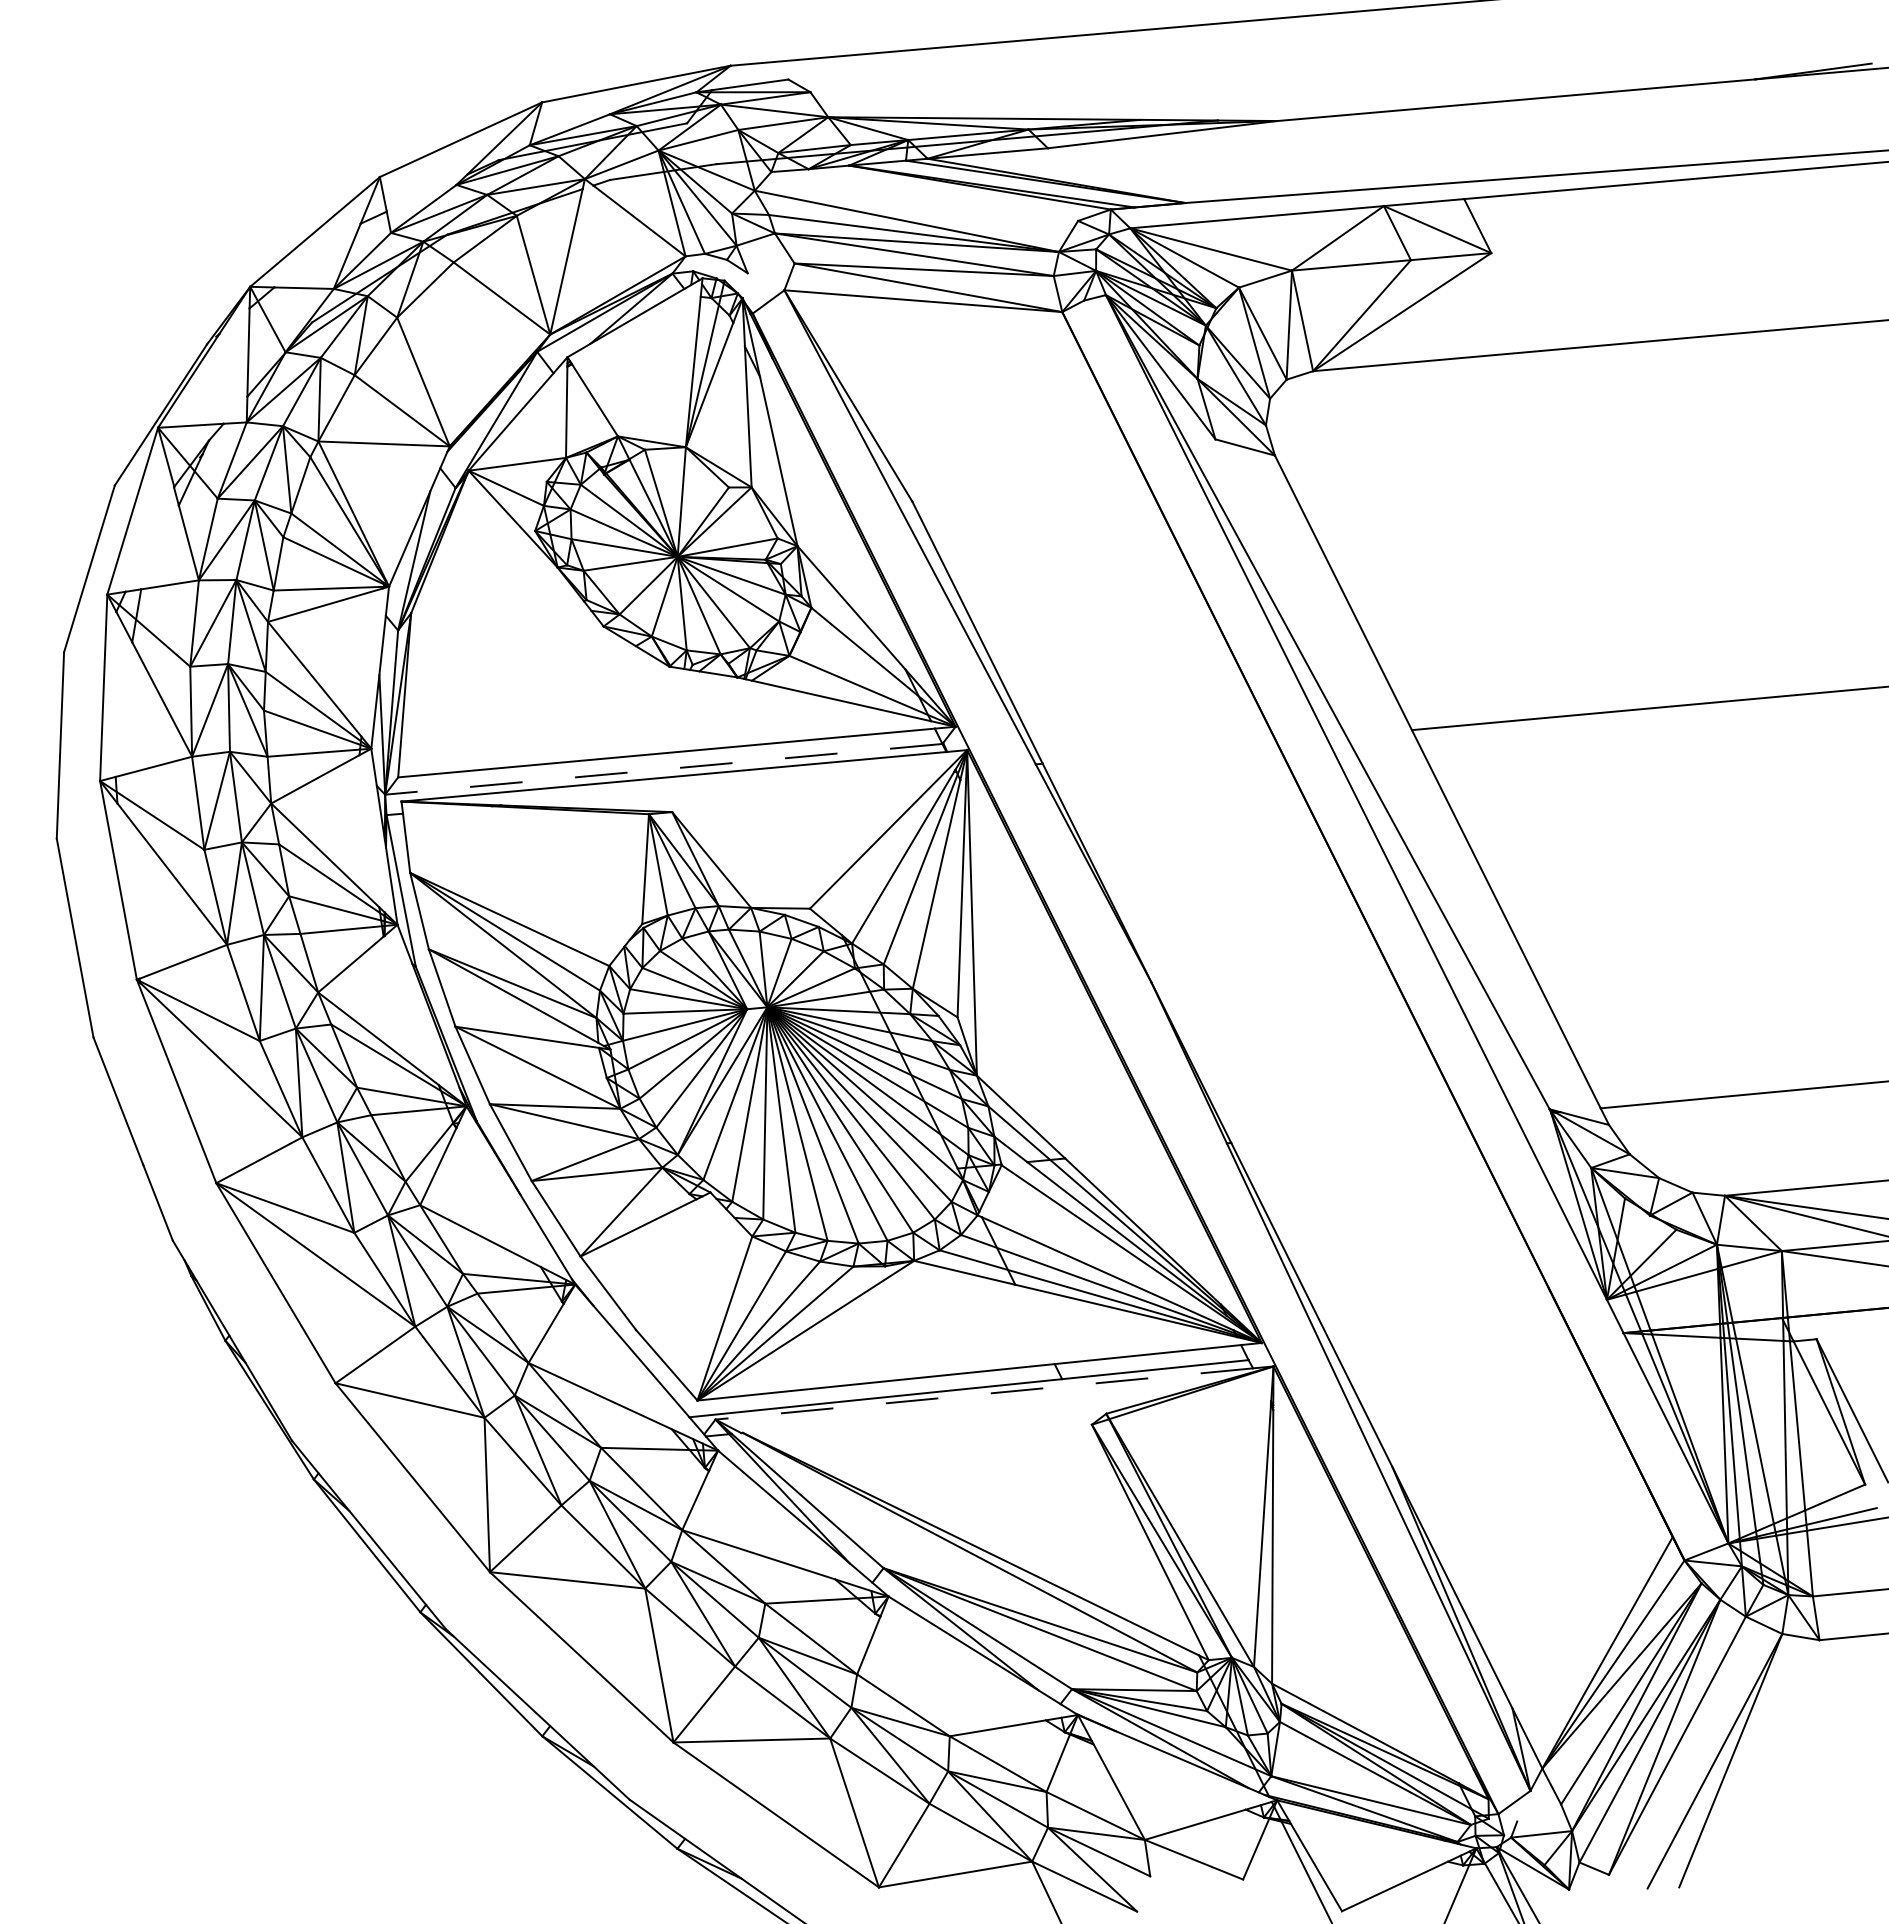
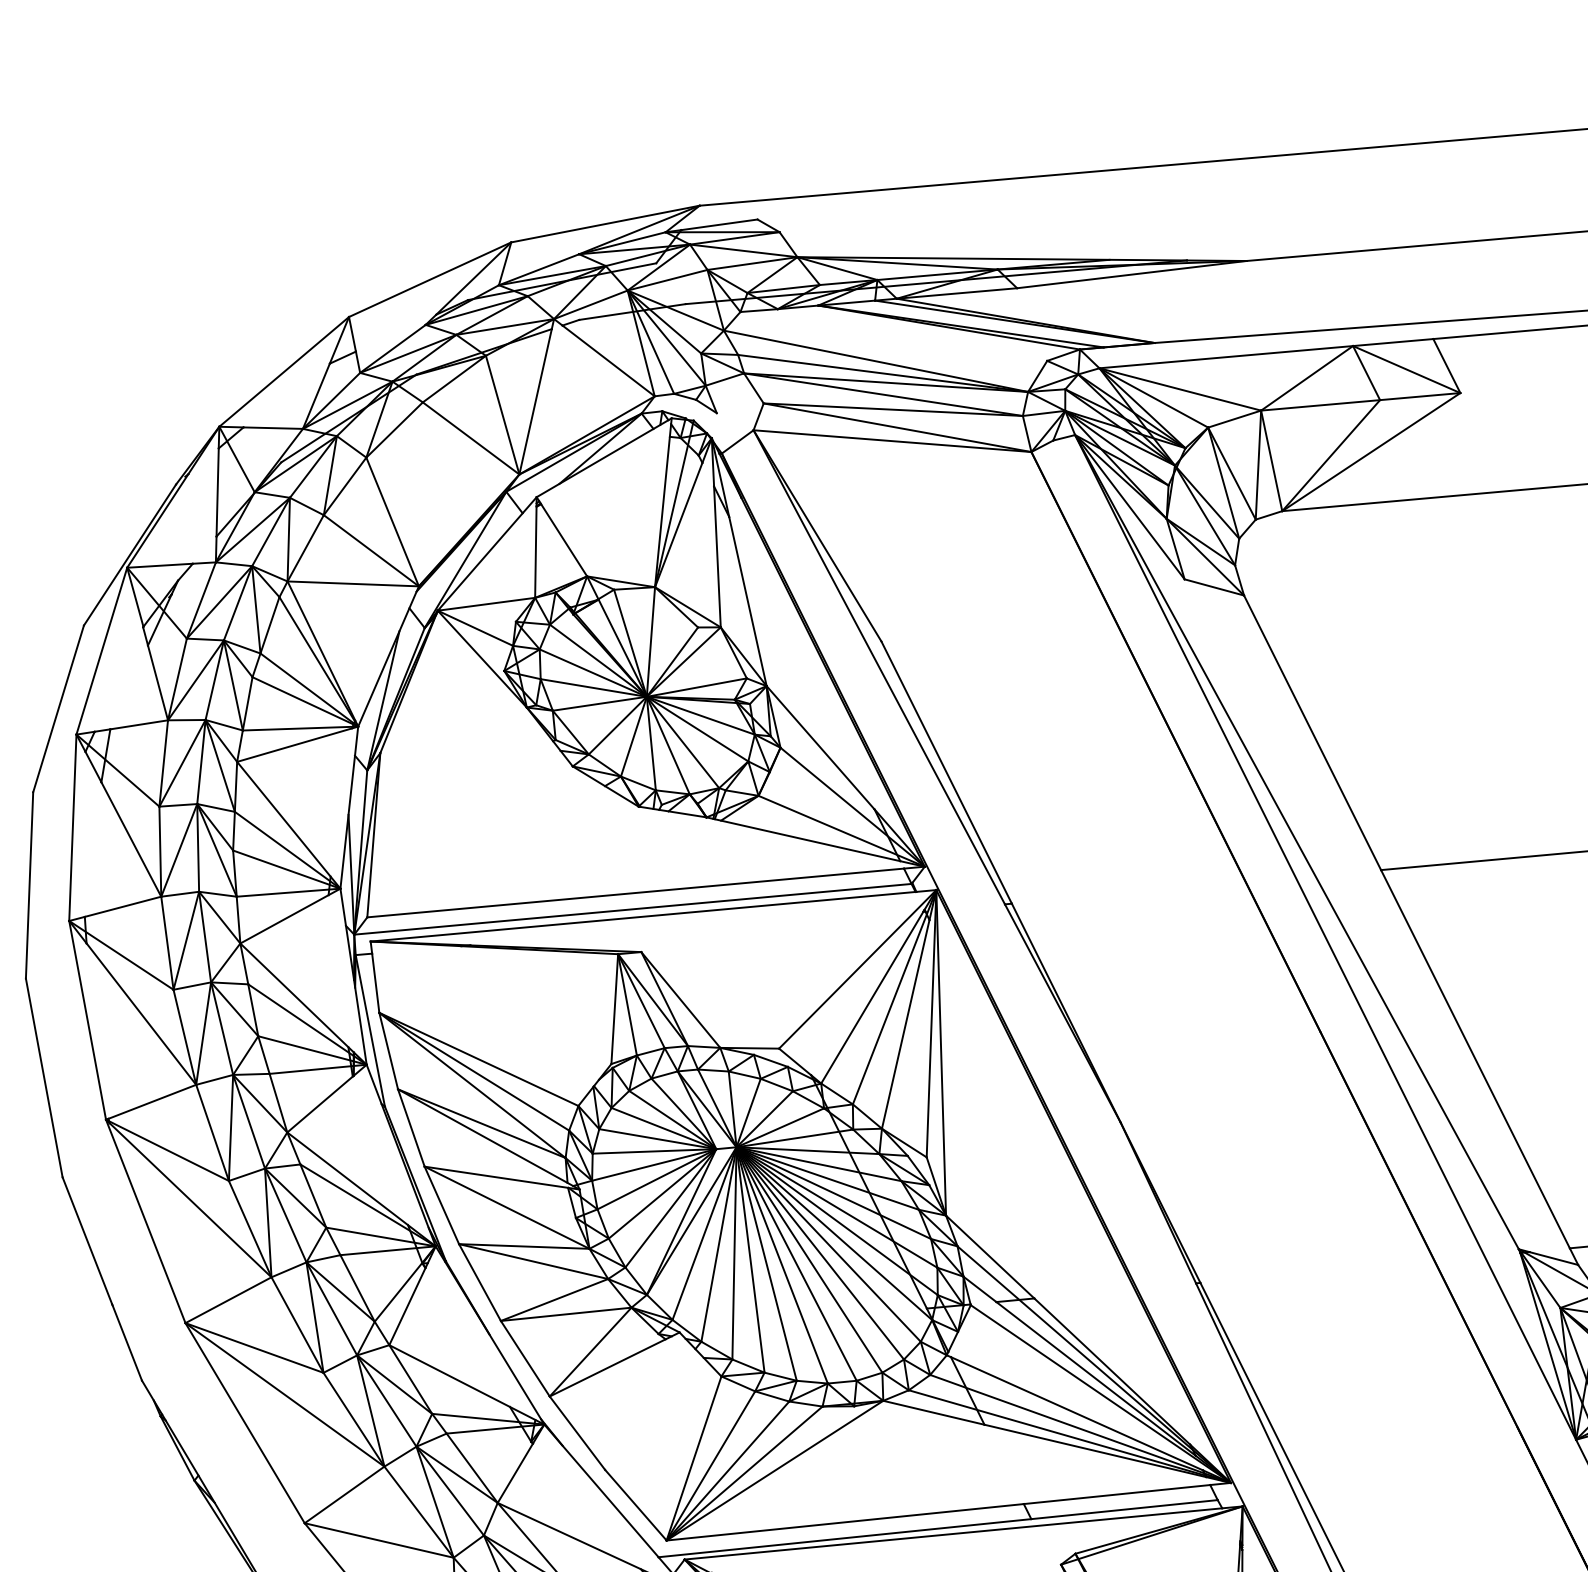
line: (663, 769) -> (632, 909), dashed -> solid
line: (983, 1394) -> (952, 1534), dashed -> solid

